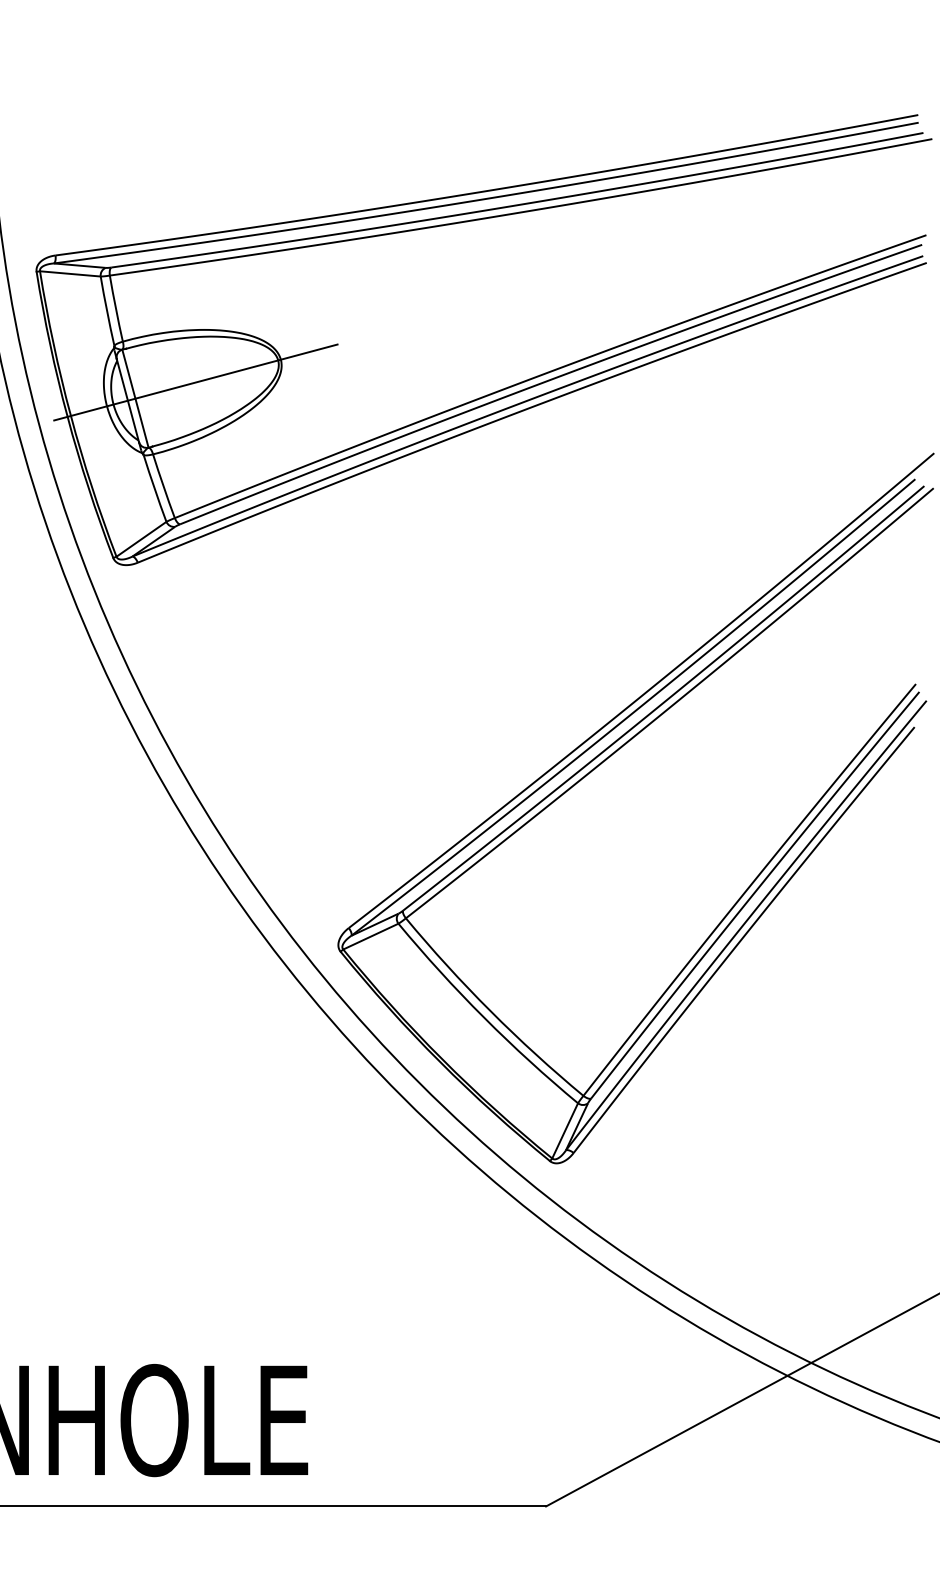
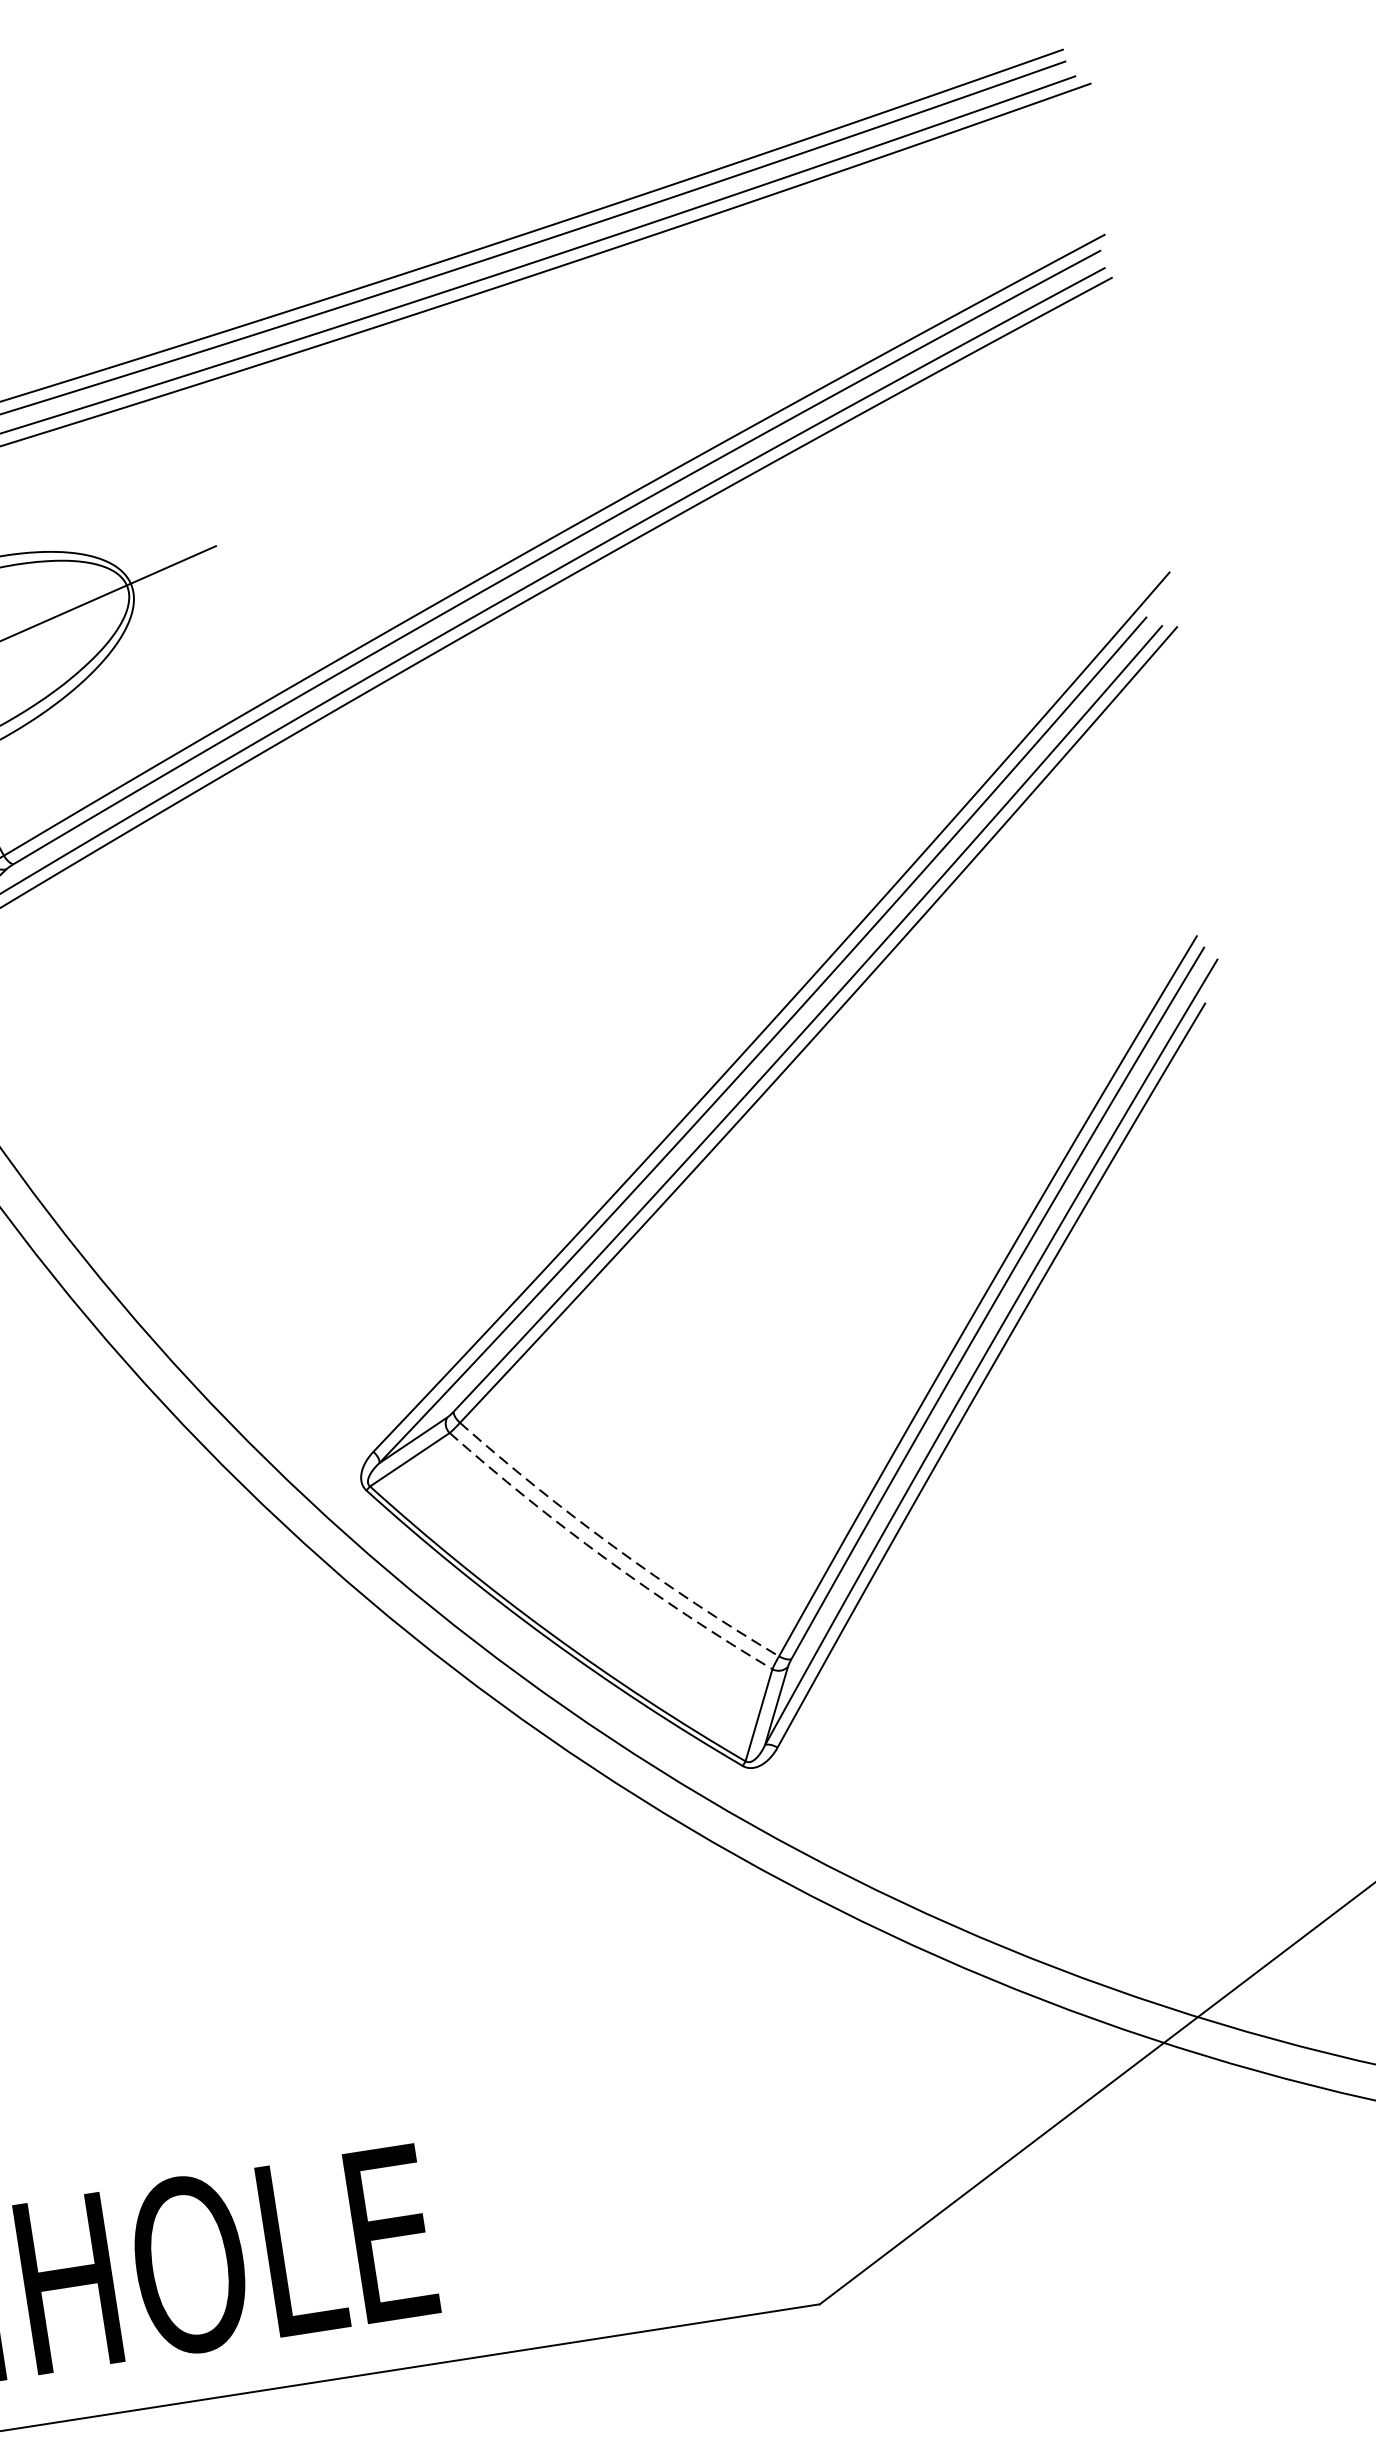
arc: (490, 1011) -> (614, 1547), solid -> dashed
arc: (484, 1017) -> (606, 1558), solid -> dashed

